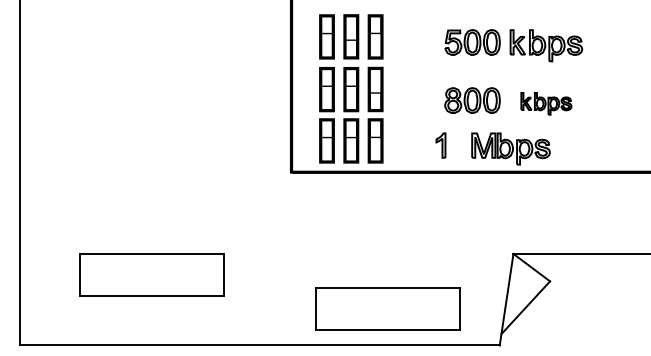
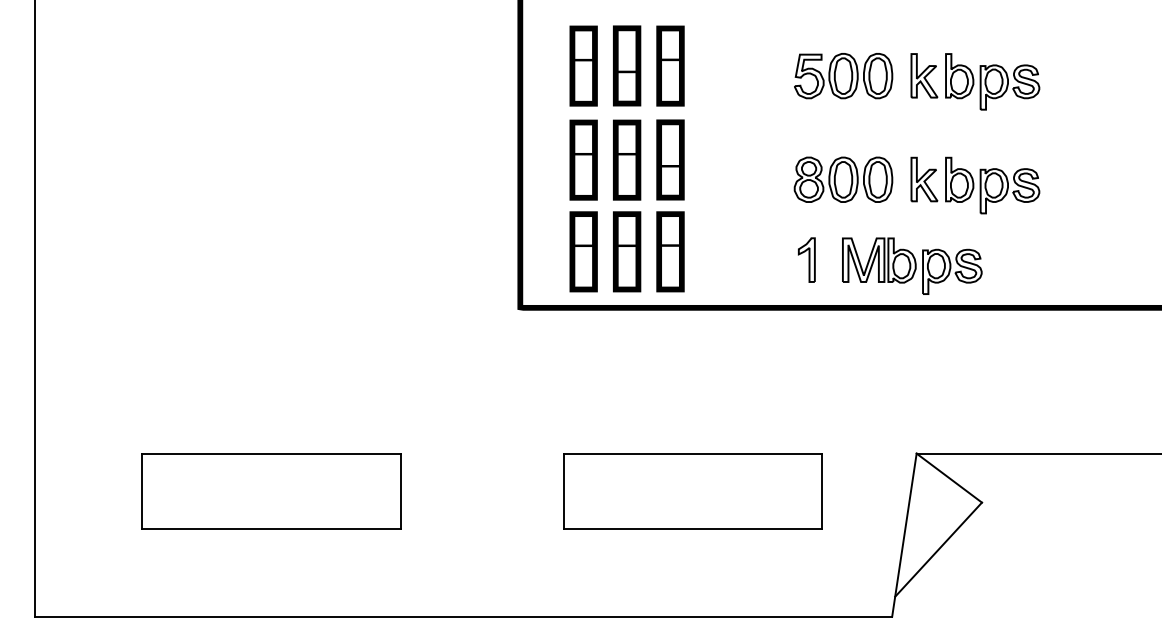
part: (546, 103) -> (975, 184), size x1.43
part: (440, 145) -> (805, 259), moved
part: (387, 308) -> (691, 490), moved

